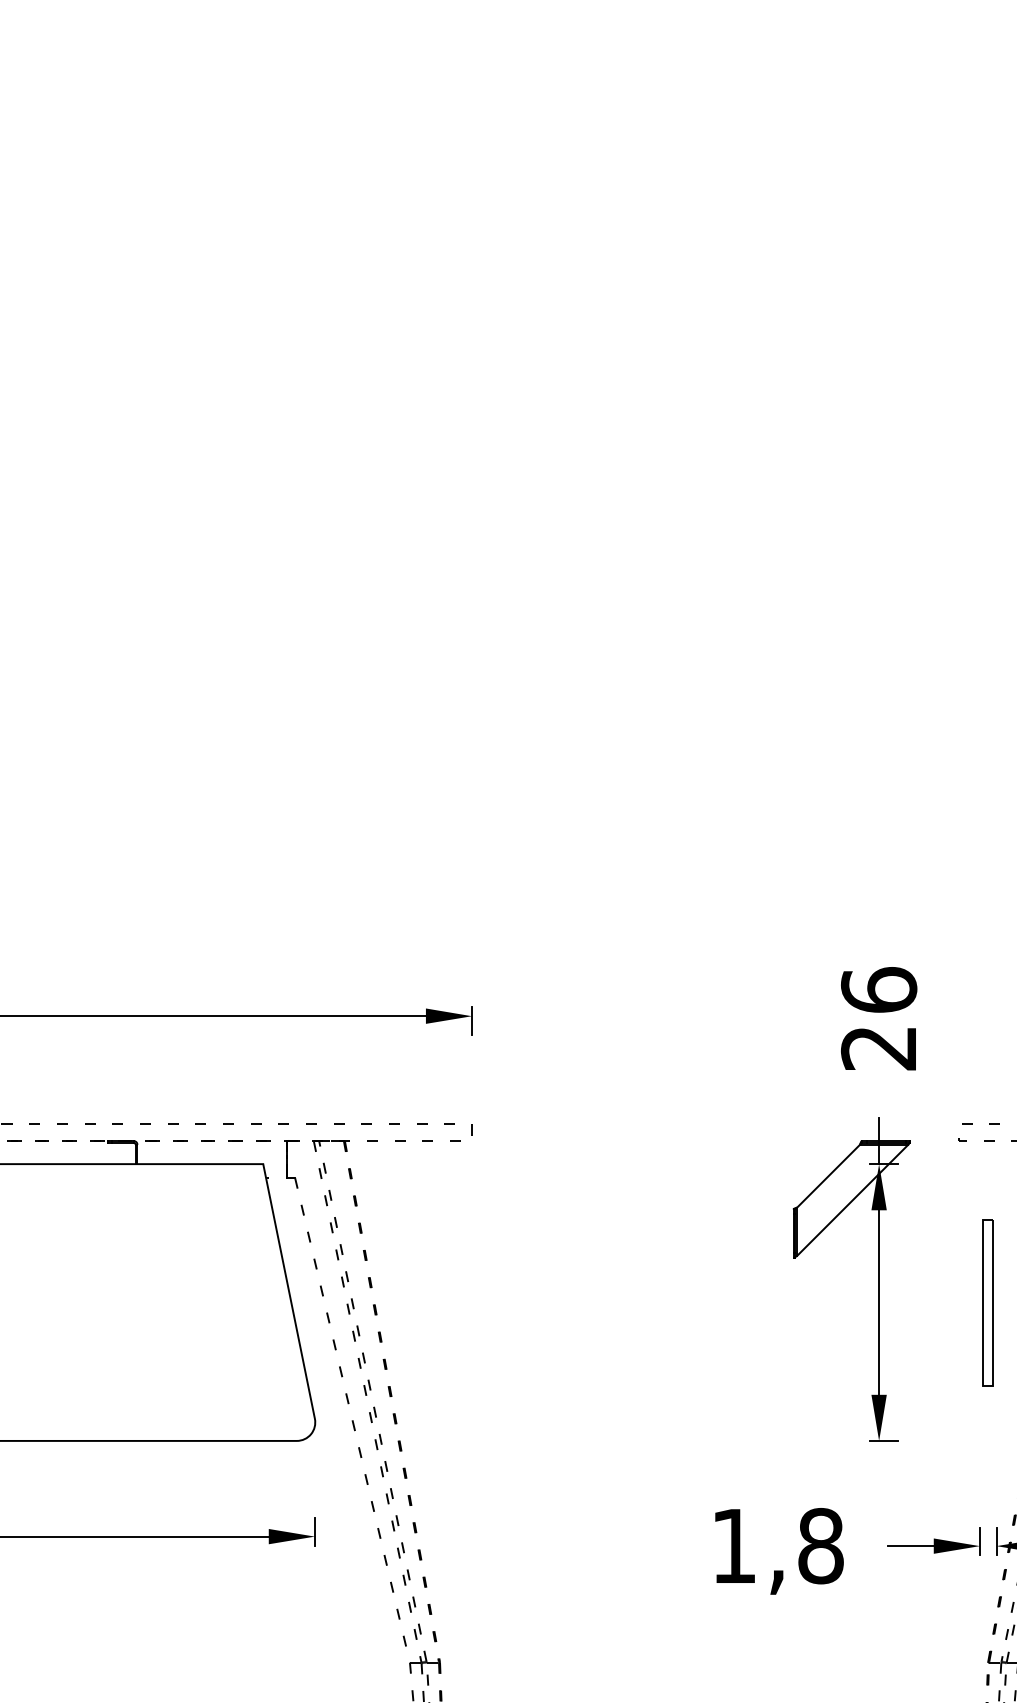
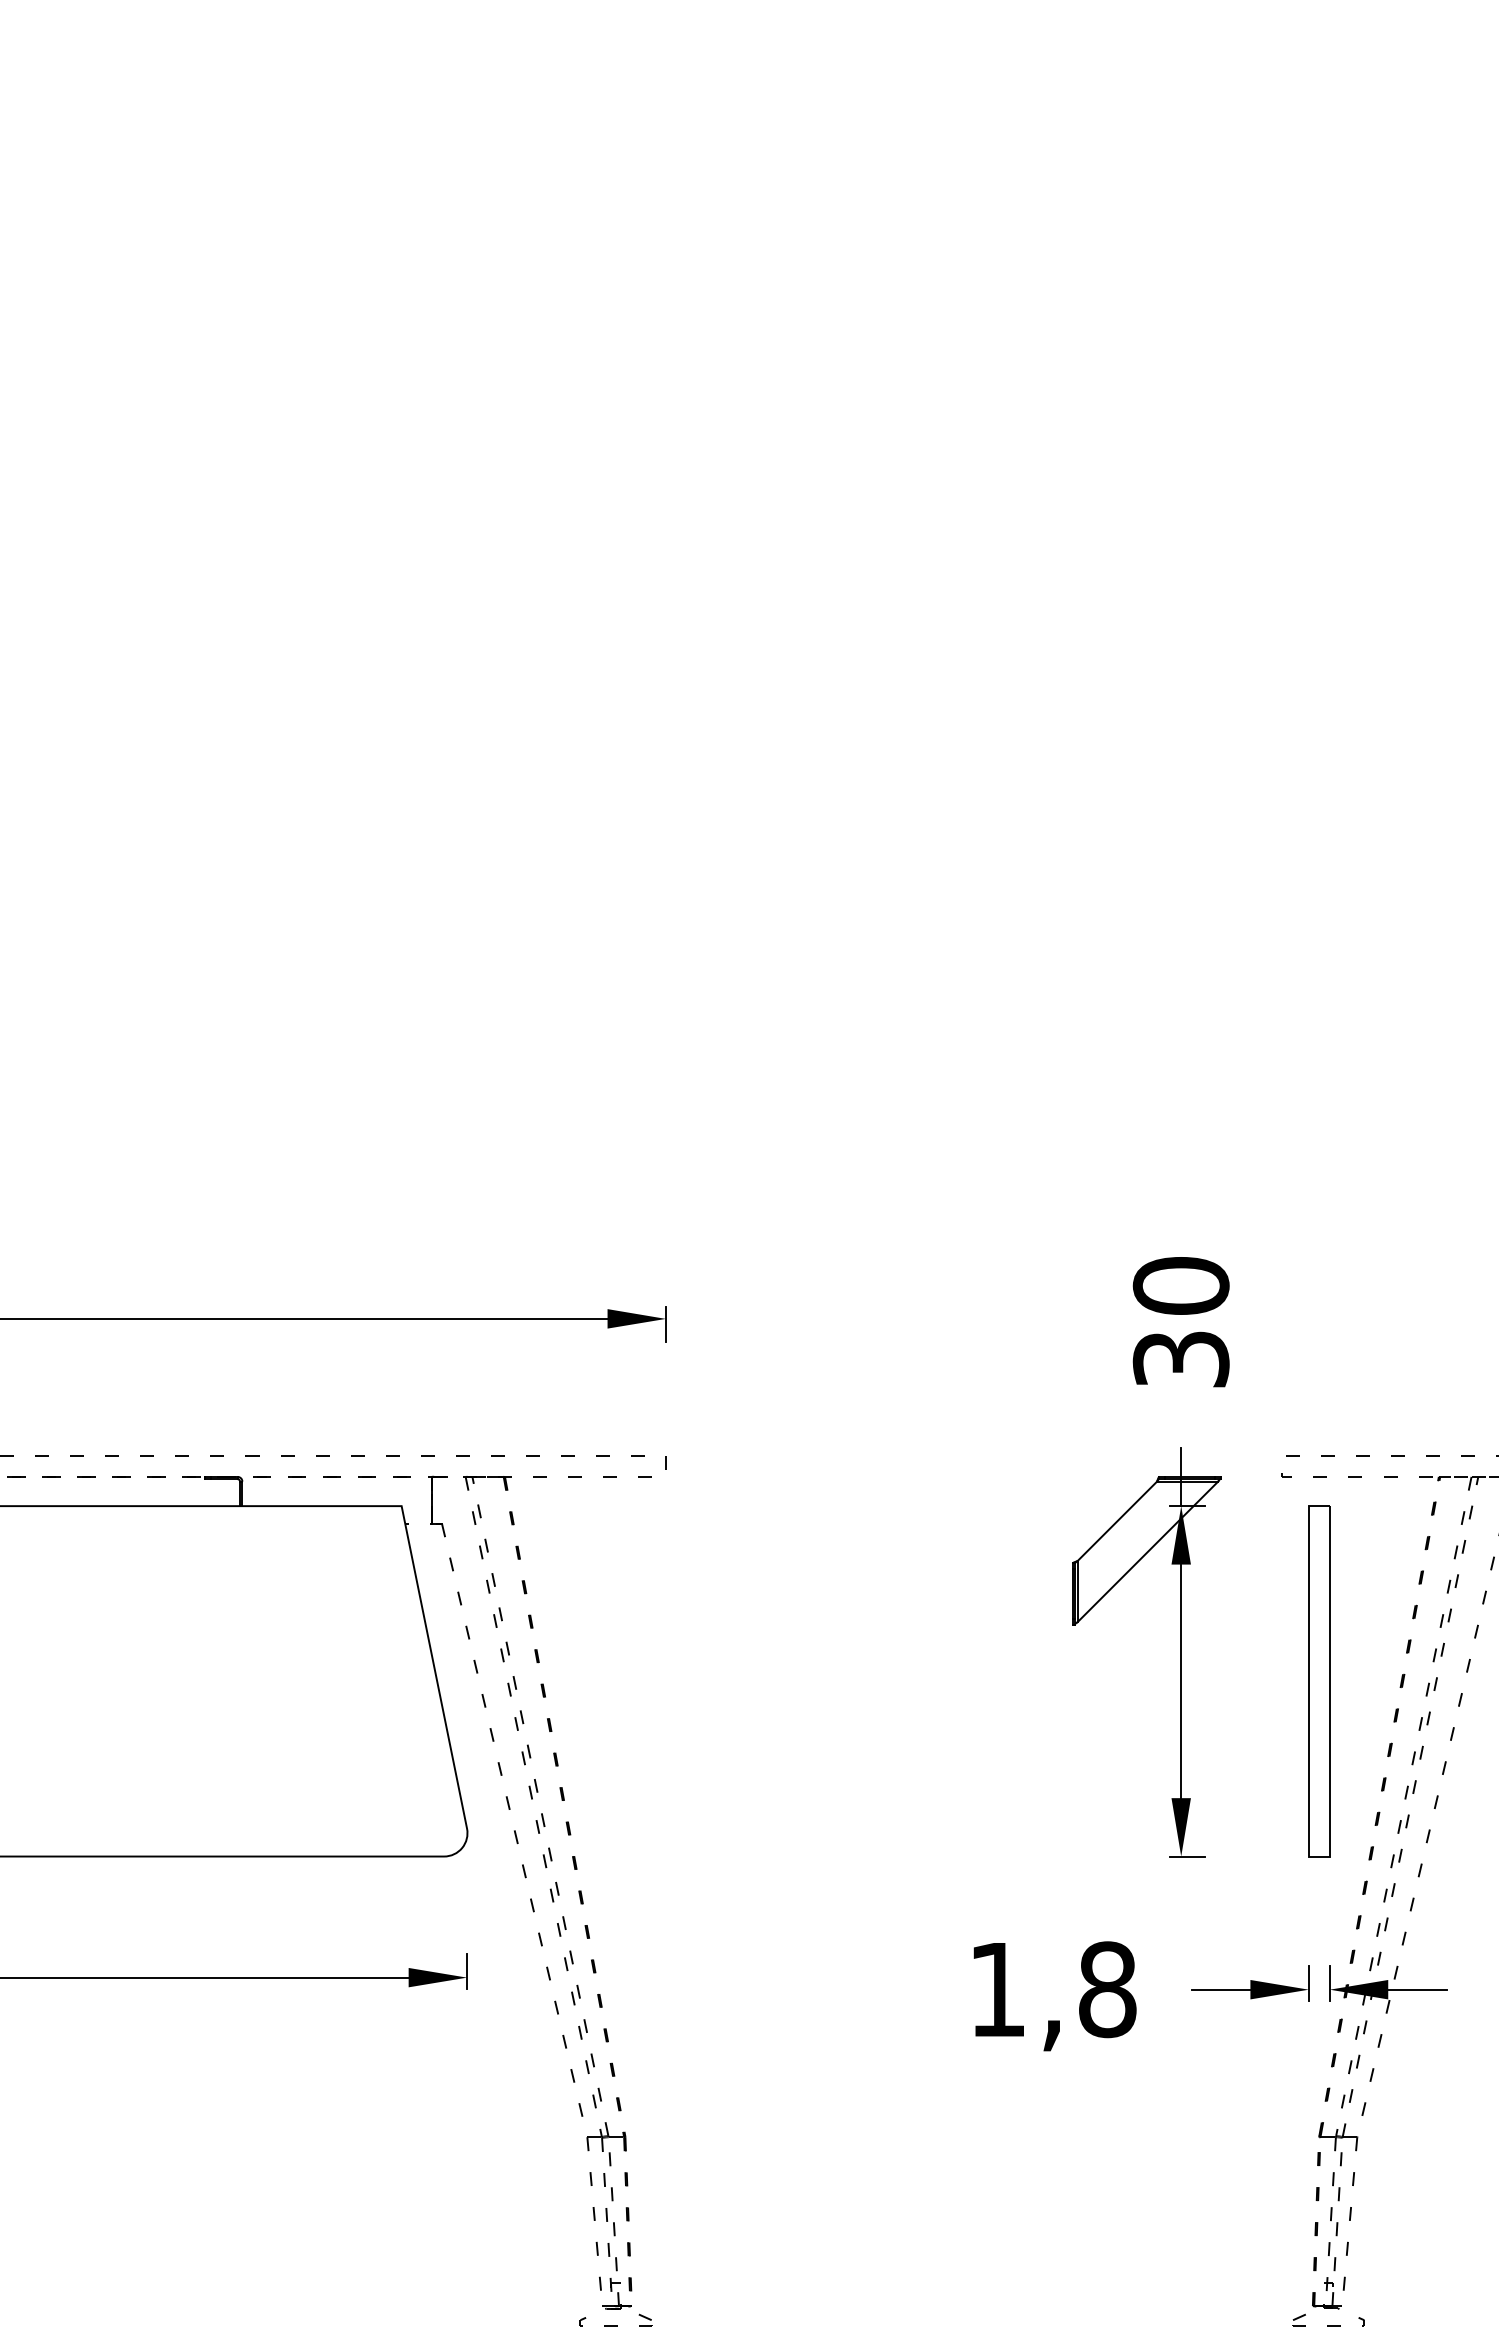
text: (878, 1018) -> (1180, 1321), 26 -> 30
part: (988, 1302) -> (1319, 1681), size x1.67

